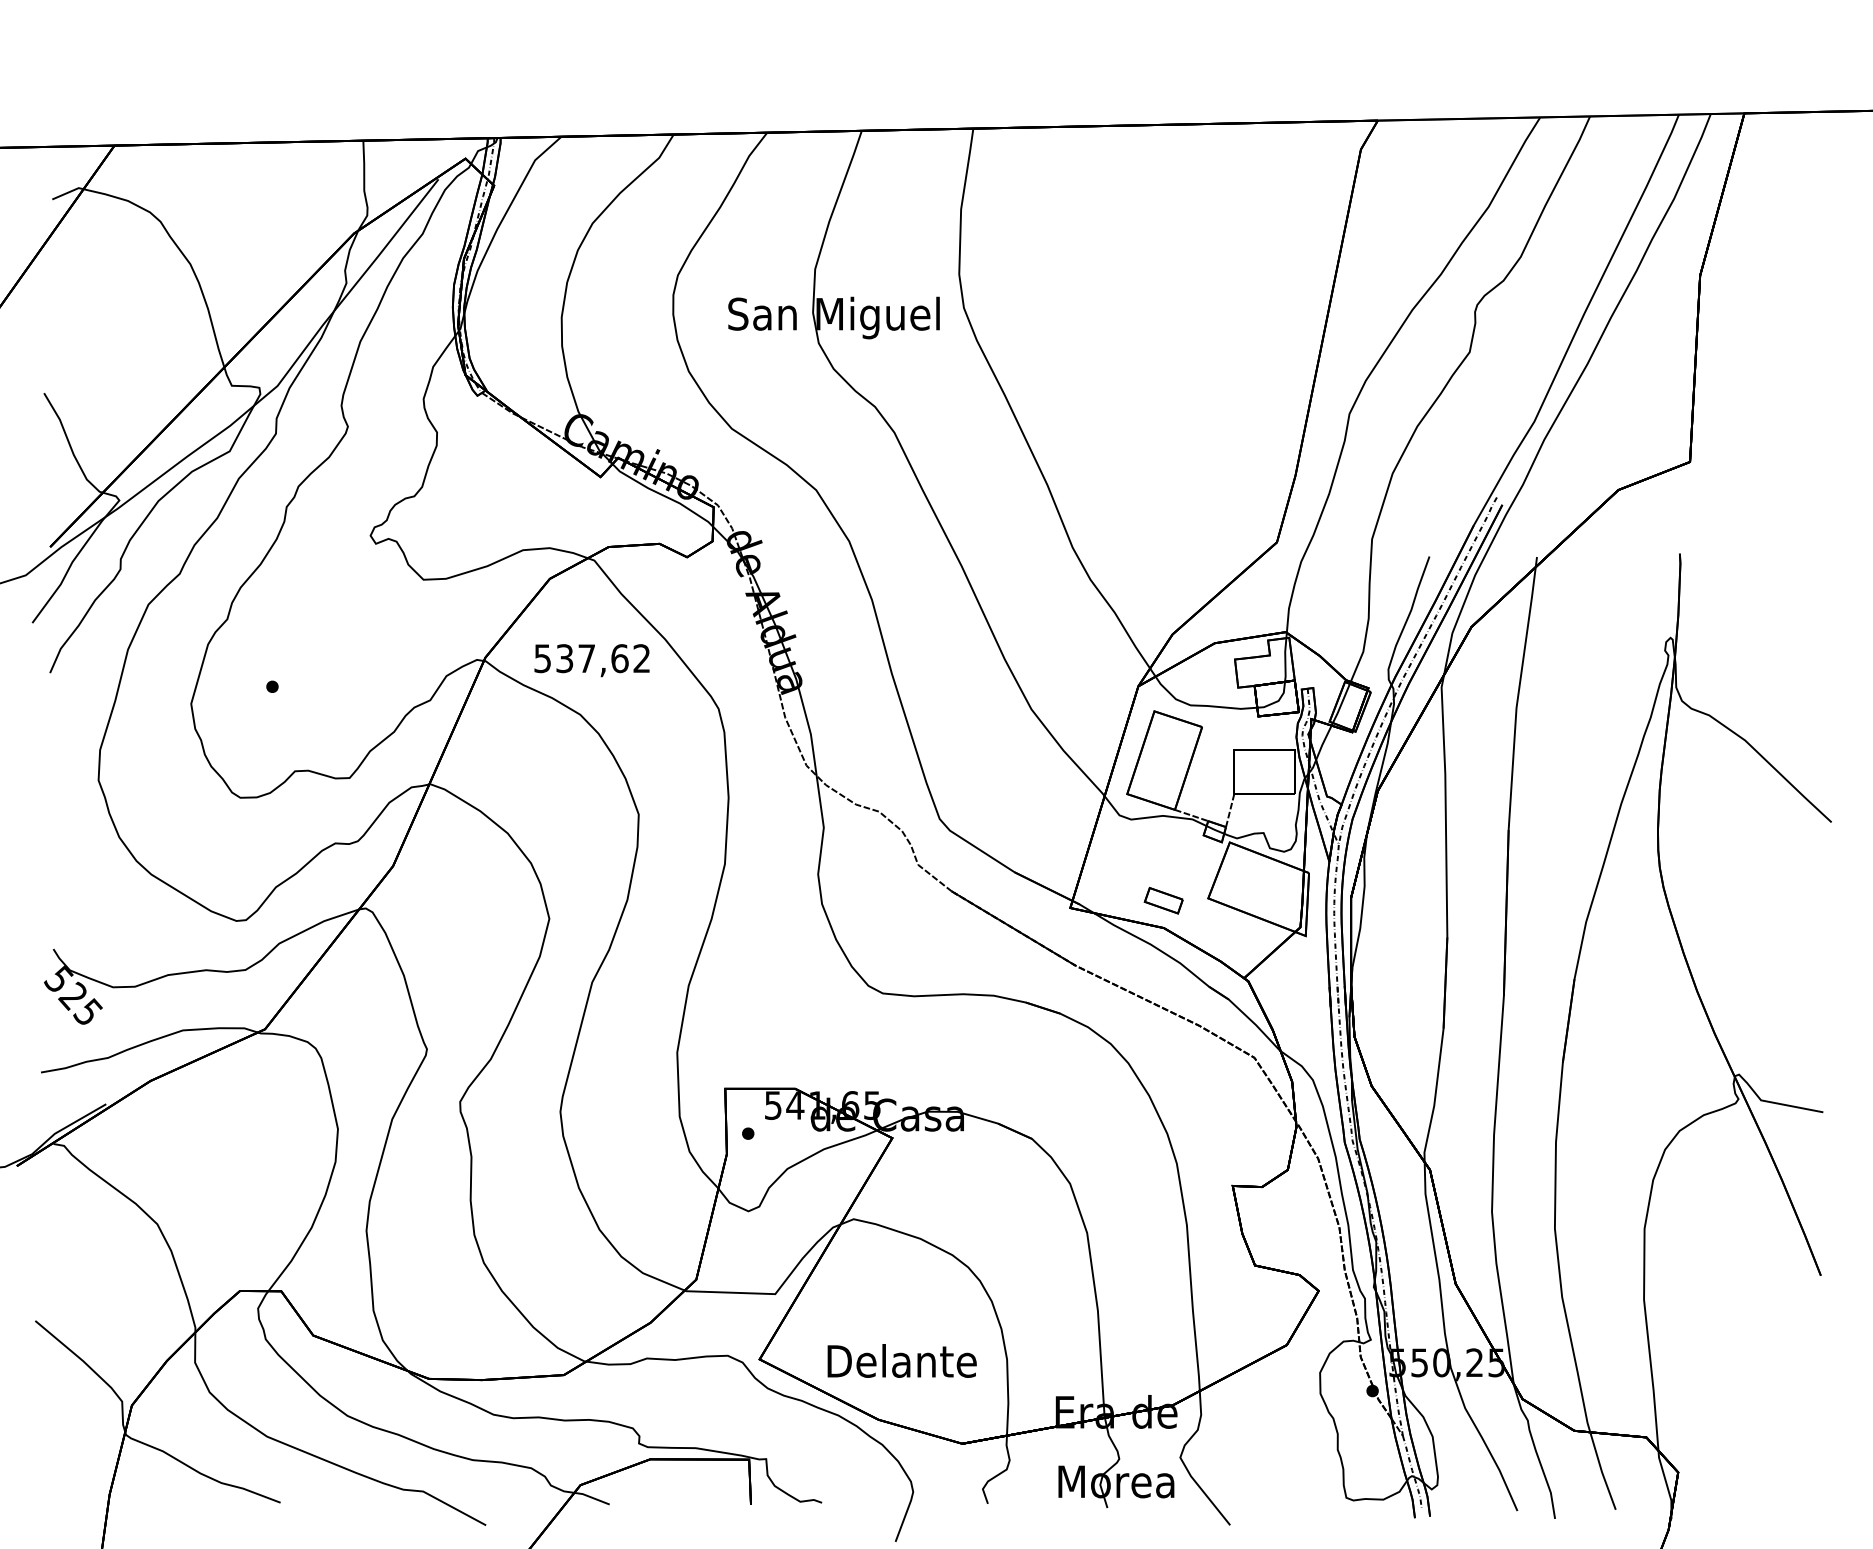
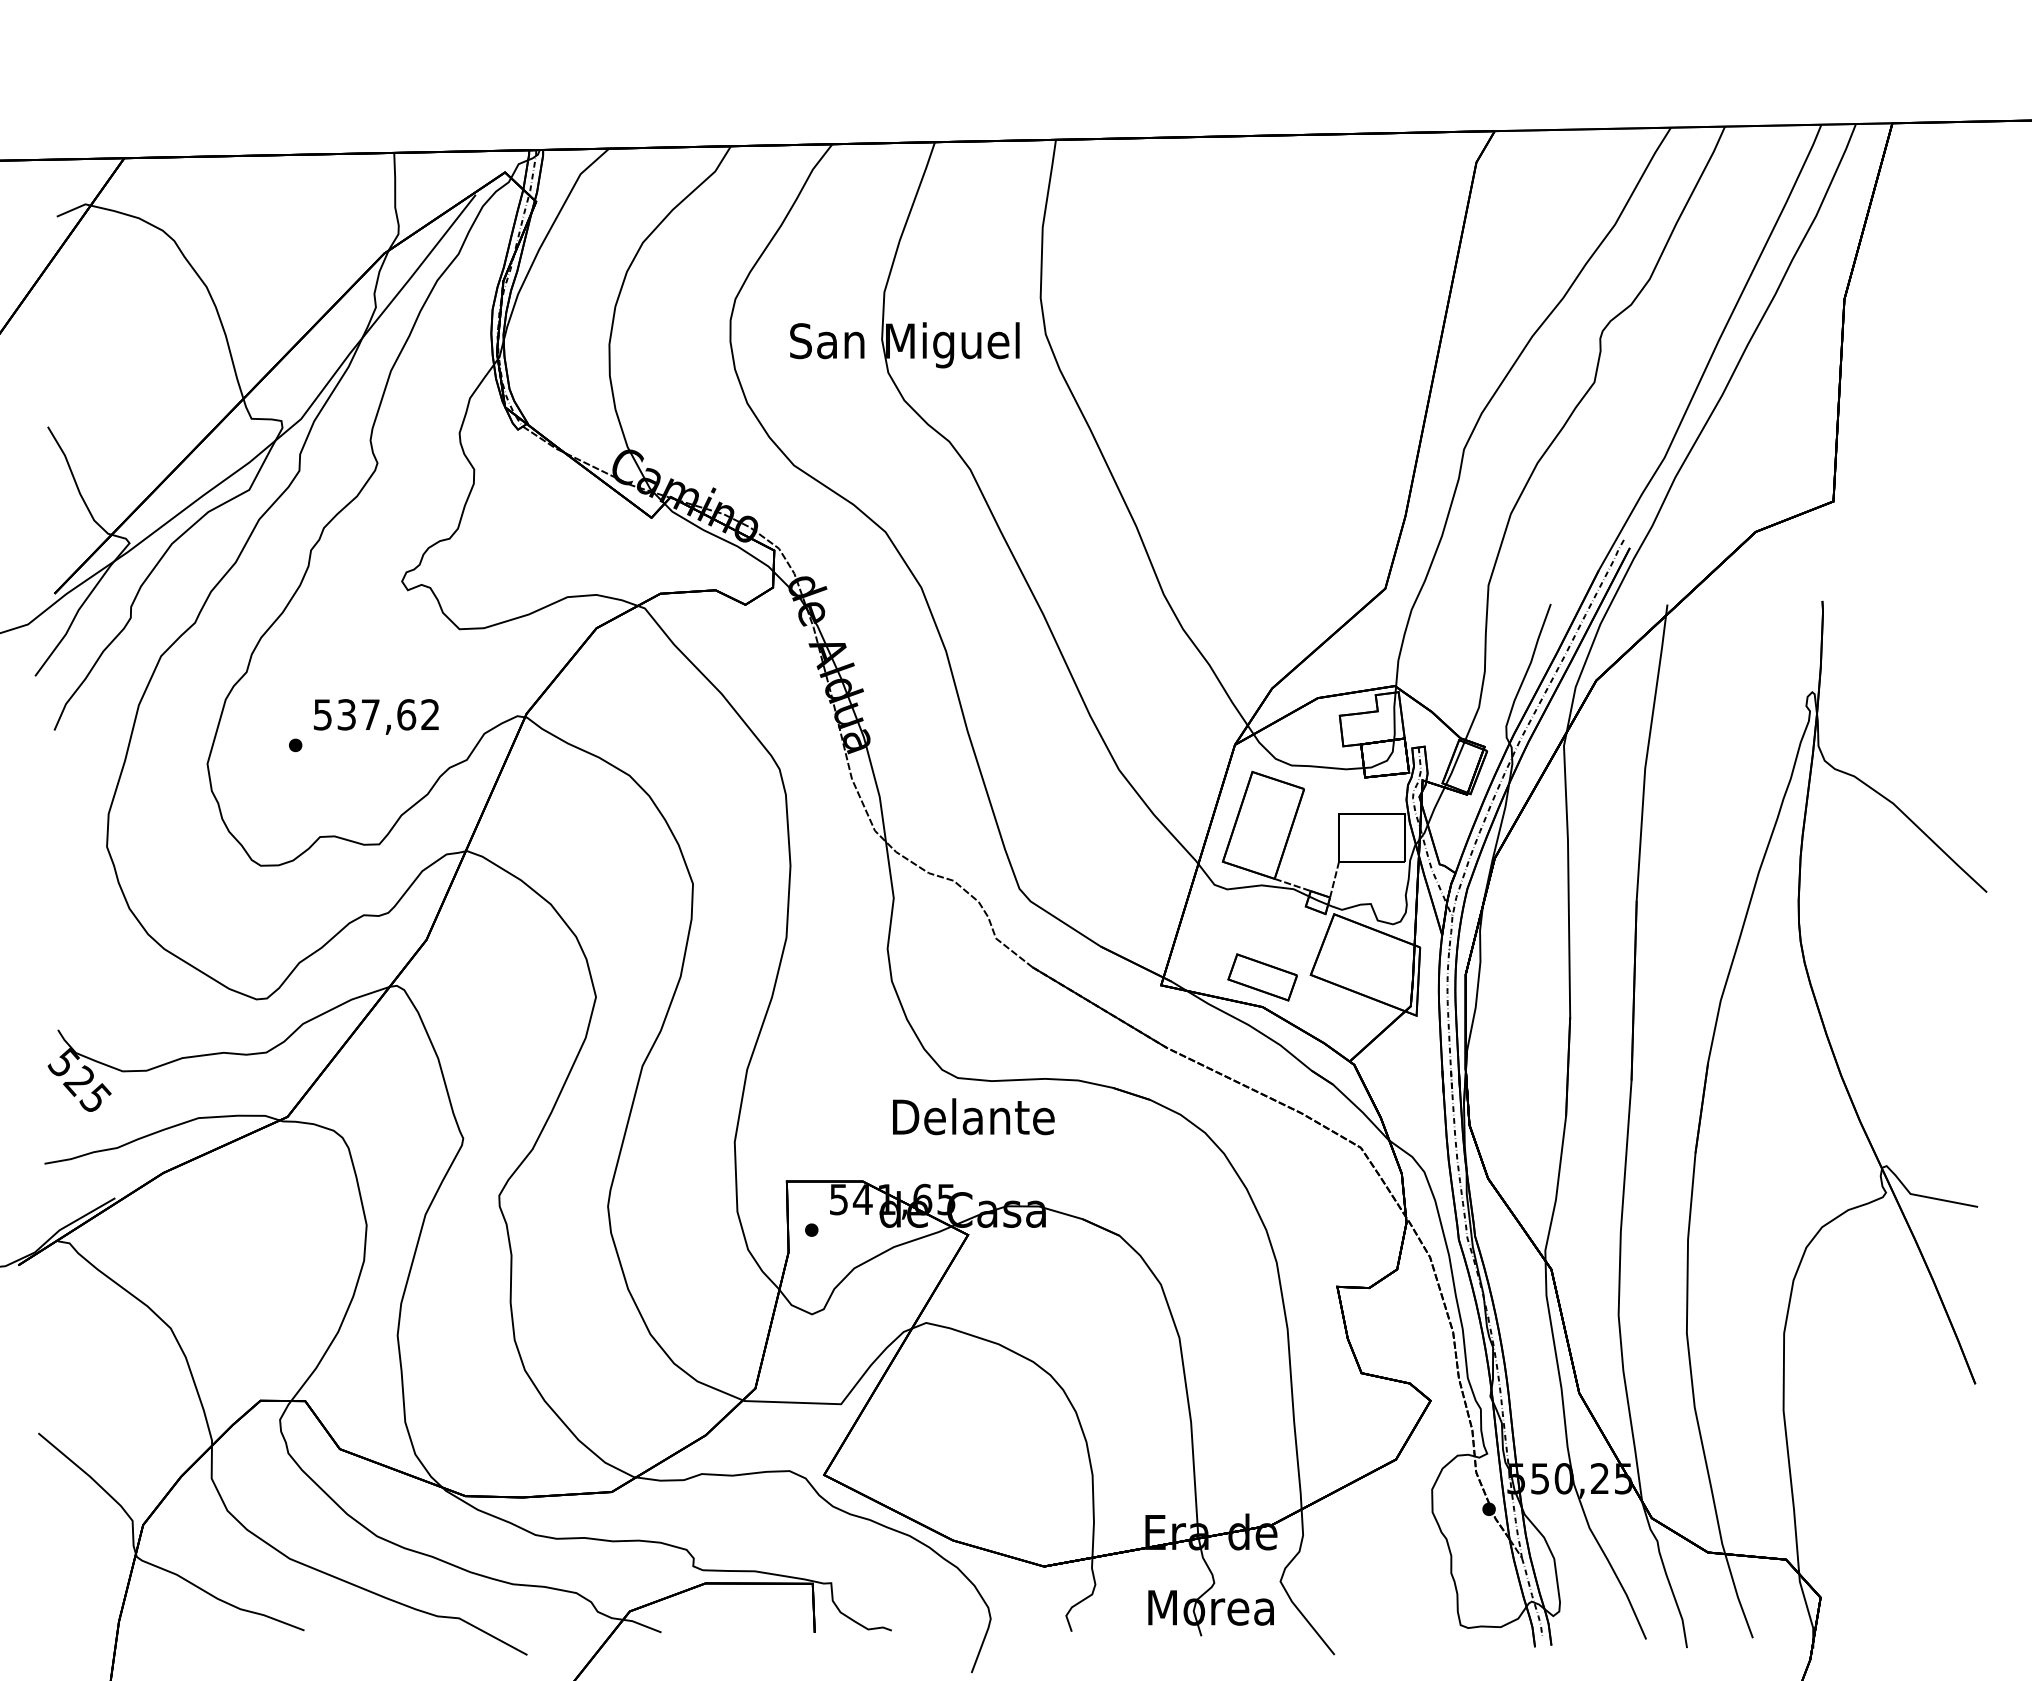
text: (592, 660) -> (376, 716), moved
part: (1163, 900) -> (1262, 977), size x1.67
text: (901, 1360) -> (973, 1116), moved

